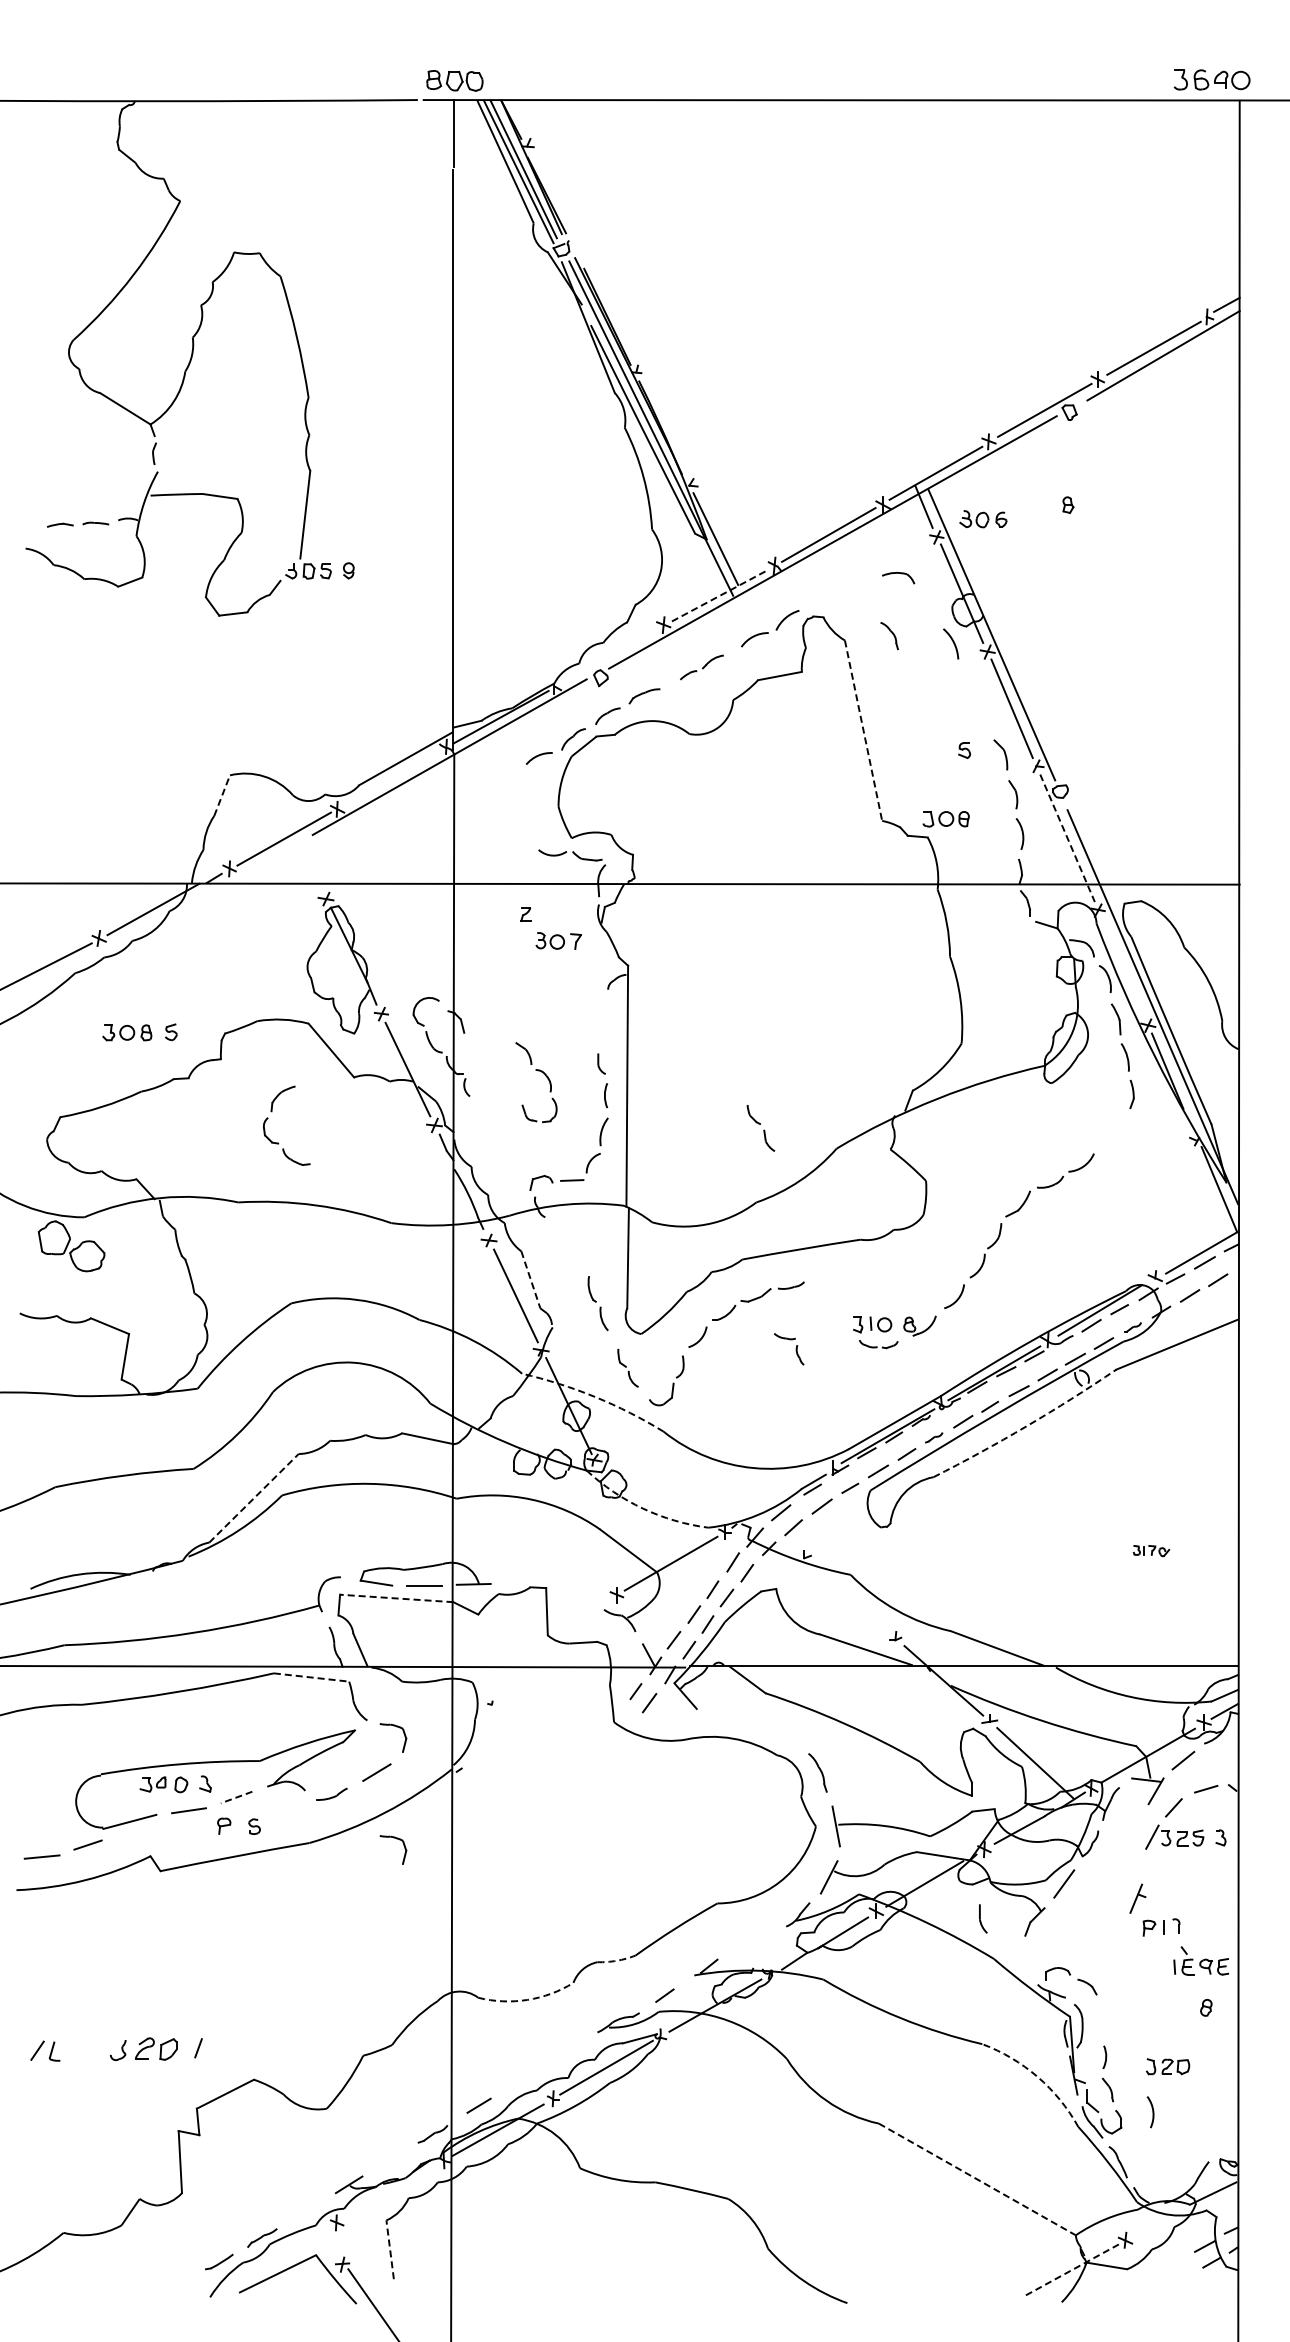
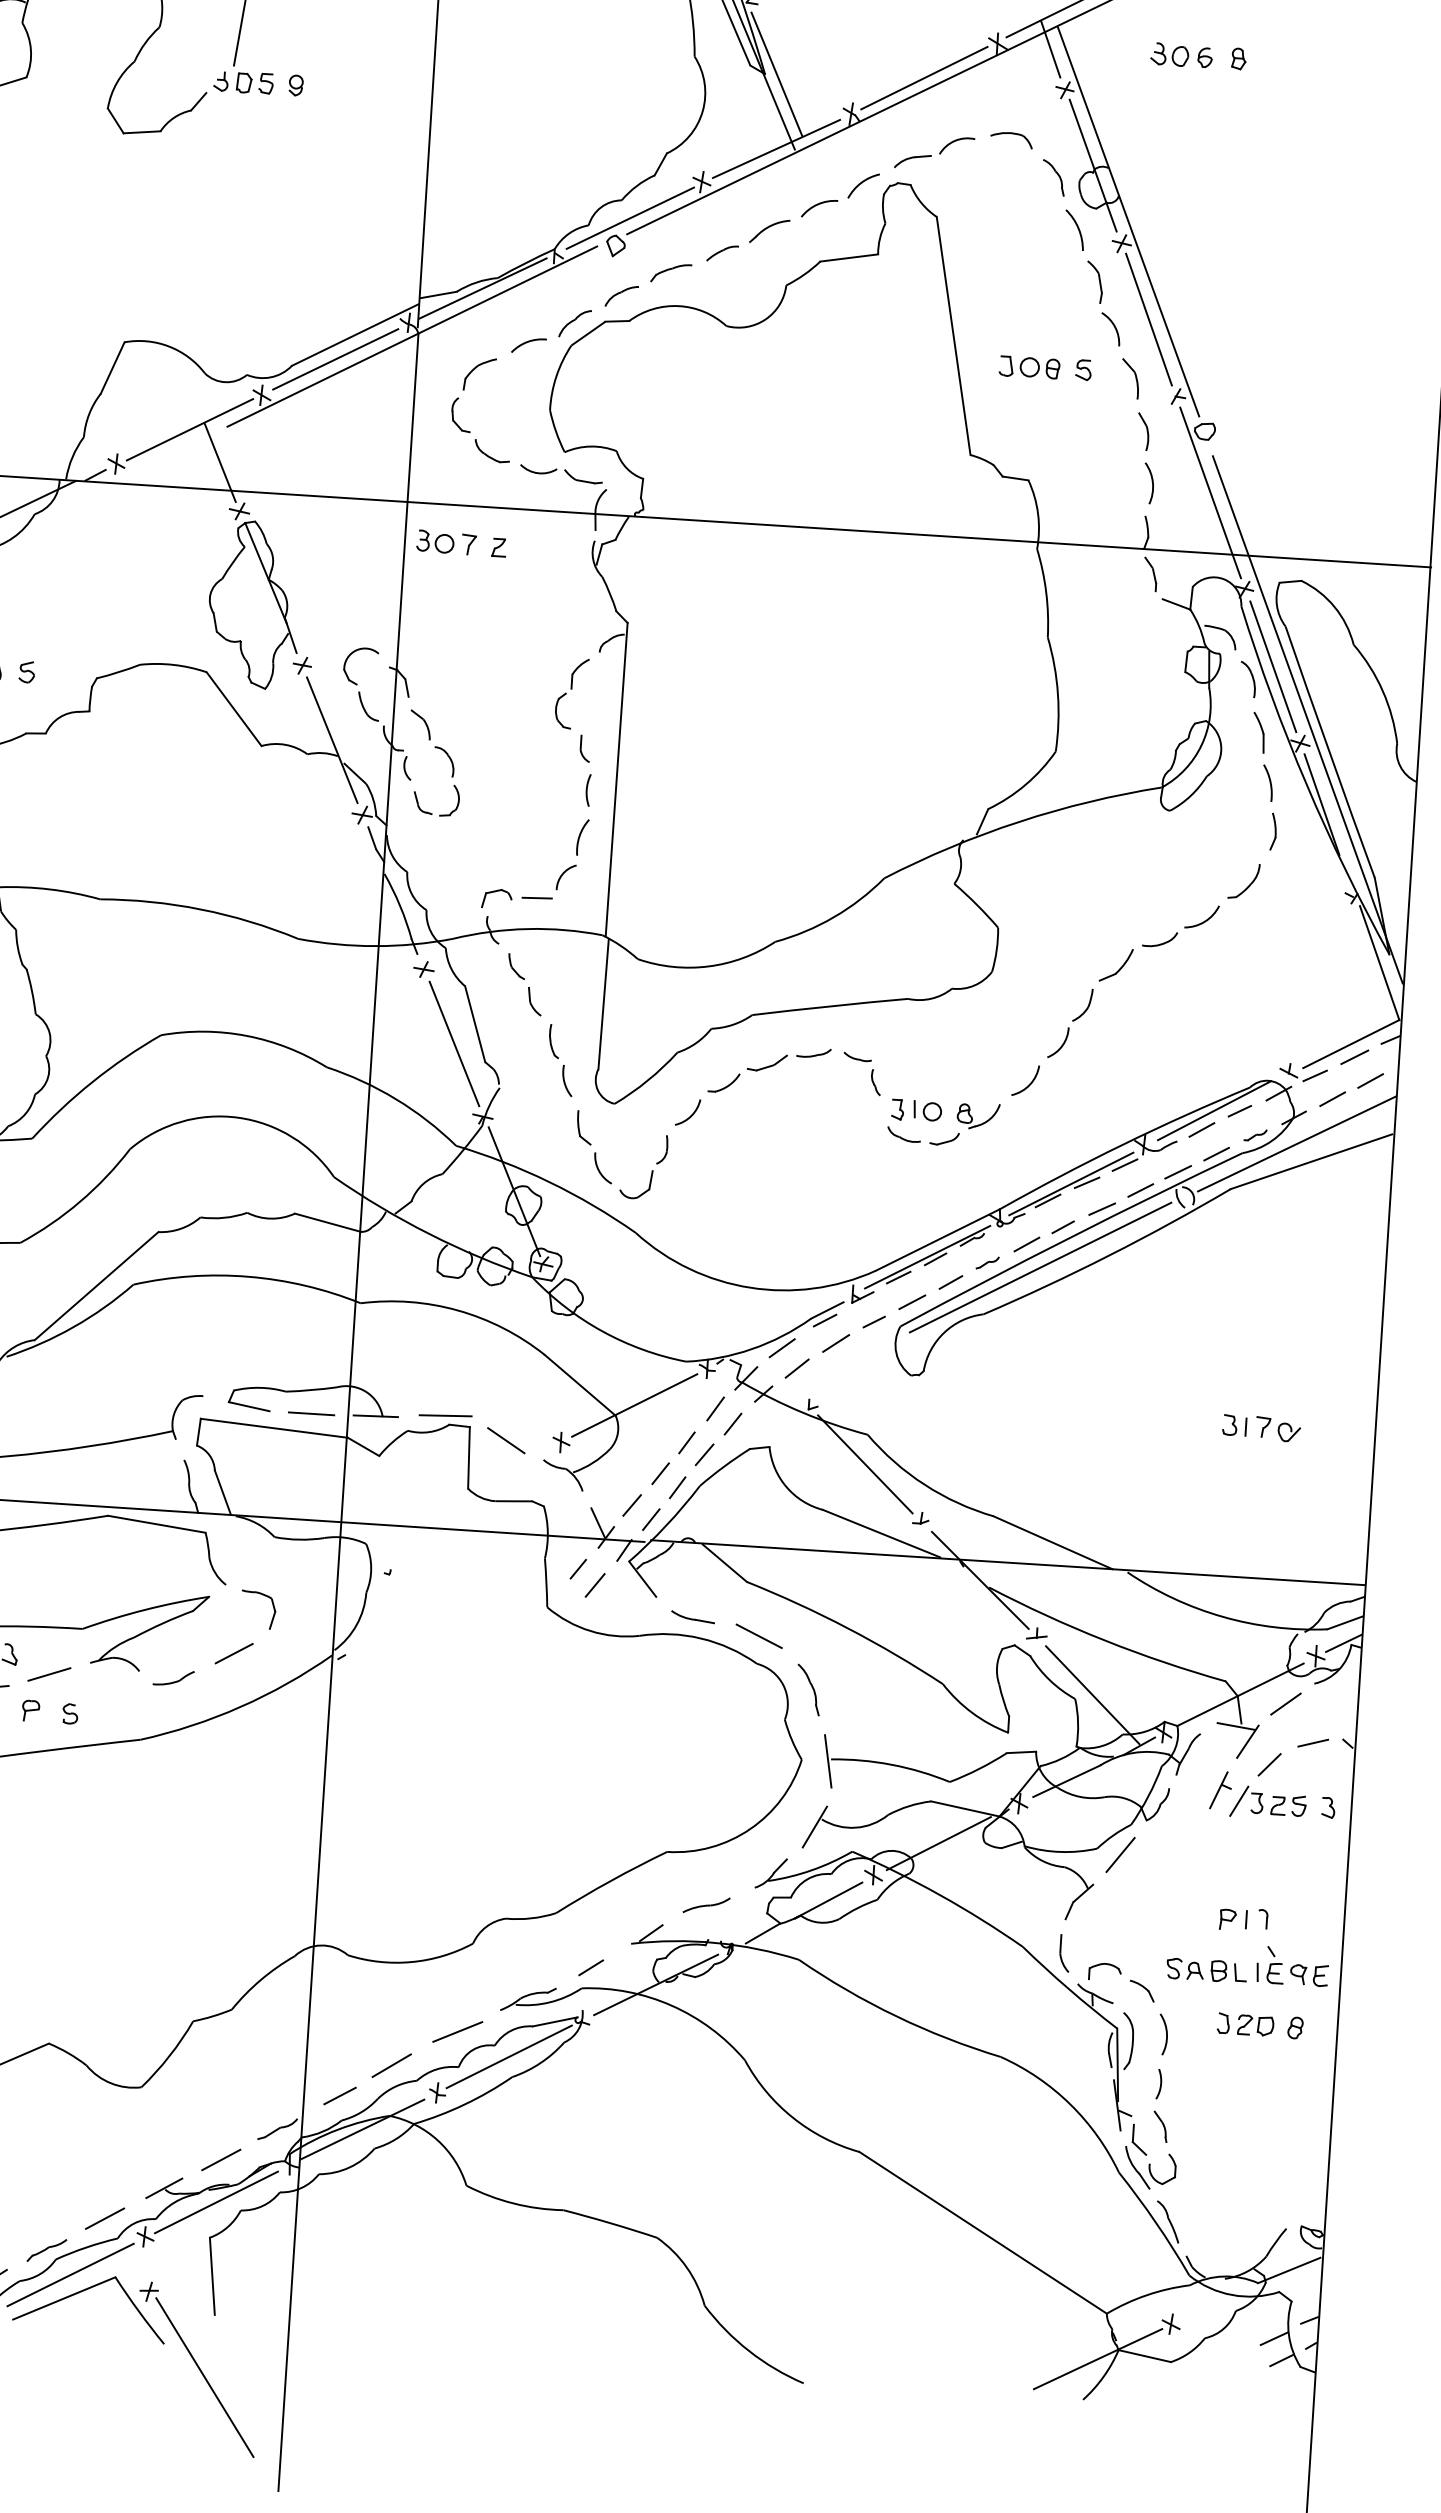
part: (983, 519) -> (1181, 55), moved
part: (839, 591) -> (933, 152), added
line: (719, 596) -> (776, 149), dashed -> solid
part: (889, 636) -> (1053, 178), moved
line: (610, 655) -> (630, 217), added
part: (701, 667) -> (747, 240), size x1.43
part: (976, 698) -> (1103, 303), added
line: (863, 731) -> (953, 337), dashed -> solid
line: (391, 778) -> (334, 359), added
line: (222, 795) -> (113, 367), dashed -> solid
part: (945, 819) -> (1028, 367), moved
line: (1067, 838) -> (1210, 493), dashed -> solid
line: (308, 863) -> (219, 463), added
part: (558, 940) -> (446, 541), moved
line: (1123, 968) -> (1272, 667), added
part: (588, 1022) -> (571, 693), added
part: (545, 1076) -> (447, 756), moved
part: (760, 1128) -> (524, 984), moved
part: (1111, 1133) -> (1243, 881), added
part: (278, 1142) -> (470, 430), moved
line: (531, 1280) -> (475, 1025), dashed -> solid
line: (1164, 1331) -> (1296, 1143), added
part: (878, 1344) -> (922, 1136), size x1.43
part: (789, 1349) -> (862, 1074), moved
part: (628, 1367) -> (595, 1146), size x1.43
arc: (595, 1397) -> (549, 1182), dashed -> solid
arc: (1026, 1426) -> (1108, 1255), dashed -> solid
line: (974, 1438) -> (1040, 1267), added
line: (254, 1498) -> (97, 1286), dashed -> solid
arc: (643, 1508) -> (603, 1331), dashed -> solid
part: (1151, 1550) -> (1261, 1427), size x1.67
line: (526, 1580) -> (444, 1415), added
line: (574, 1596) -> (506, 1440), added
line: (849, 1597) -> (864, 1464), added
line: (396, 1598) -> (274, 1428), dashed -> solid
line: (311, 1677) -> (156, 1524), dashed -> solid
part: (726, 1722) -> (693, 1616), added
line: (777, 1734) -> (759, 1636), added
line: (236, 1797) -> (49, 1674), dashed -> solid
part: (396, 1839) -> (254, 1742), removed
part: (1137, 1898) -> (1220, 1790), moved
part: (983, 1918) -> (1065, 1952), moved
part: (750, 1942) -> (707, 1905), added
arc: (616, 1960) -> (530, 1917), dashed -> solid
part: (1135, 1967) -> (1206, 1969), added
arc: (527, 1999) -> (411, 1961), dashed -> solid
line: (565, 2050) -> (457, 2031), added
part: (1168, 2066) -> (1246, 2024), moved
arc: (1037, 2076) -> (1069, 2103), dashed -> solid
line: (517, 2079) -> (392, 2064), added
arc: (1152, 2112) -> (1165, 2035), moved
line: (391, 2160) -> (221, 2160), added
line: (977, 2179) -> (983, 2232), dashed -> solid
line: (389, 2192) -> (216, 2201), added
line: (305, 2210) -> (105, 2218), added
line: (390, 2249) -> (212, 2275), dashed -> solid
line: (281, 2255) -> (70, 2274), added
line: (1070, 2270) -> (1097, 2359), dashed -> solid

